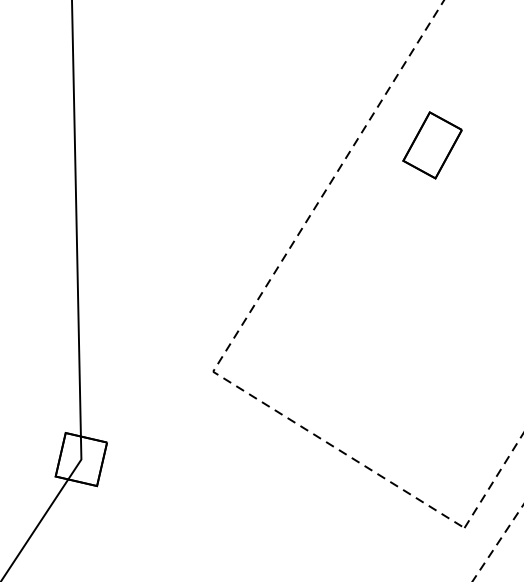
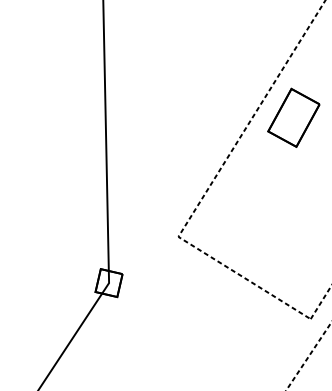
part: (431, 144) -> (293, 117), size x1.67

